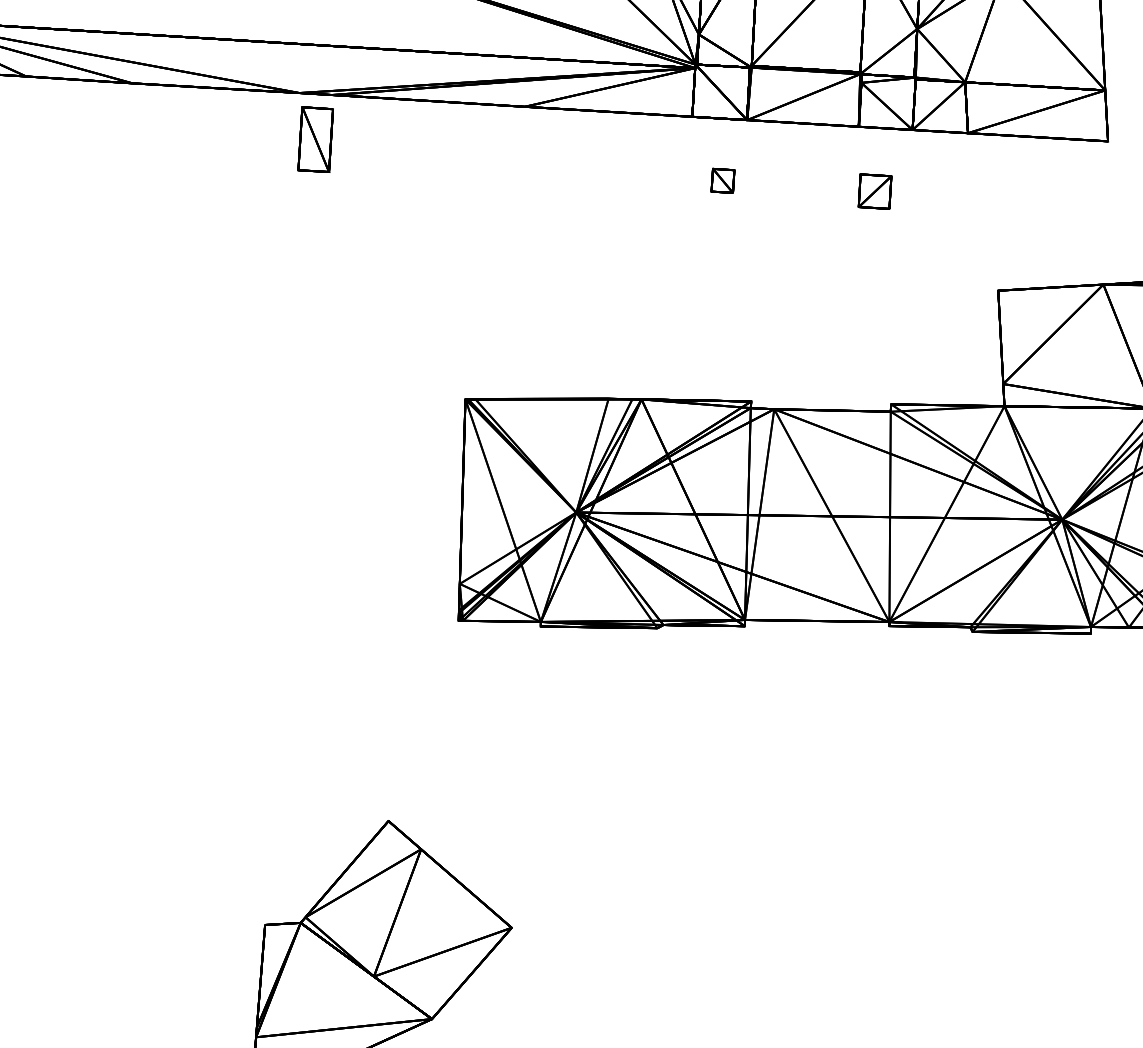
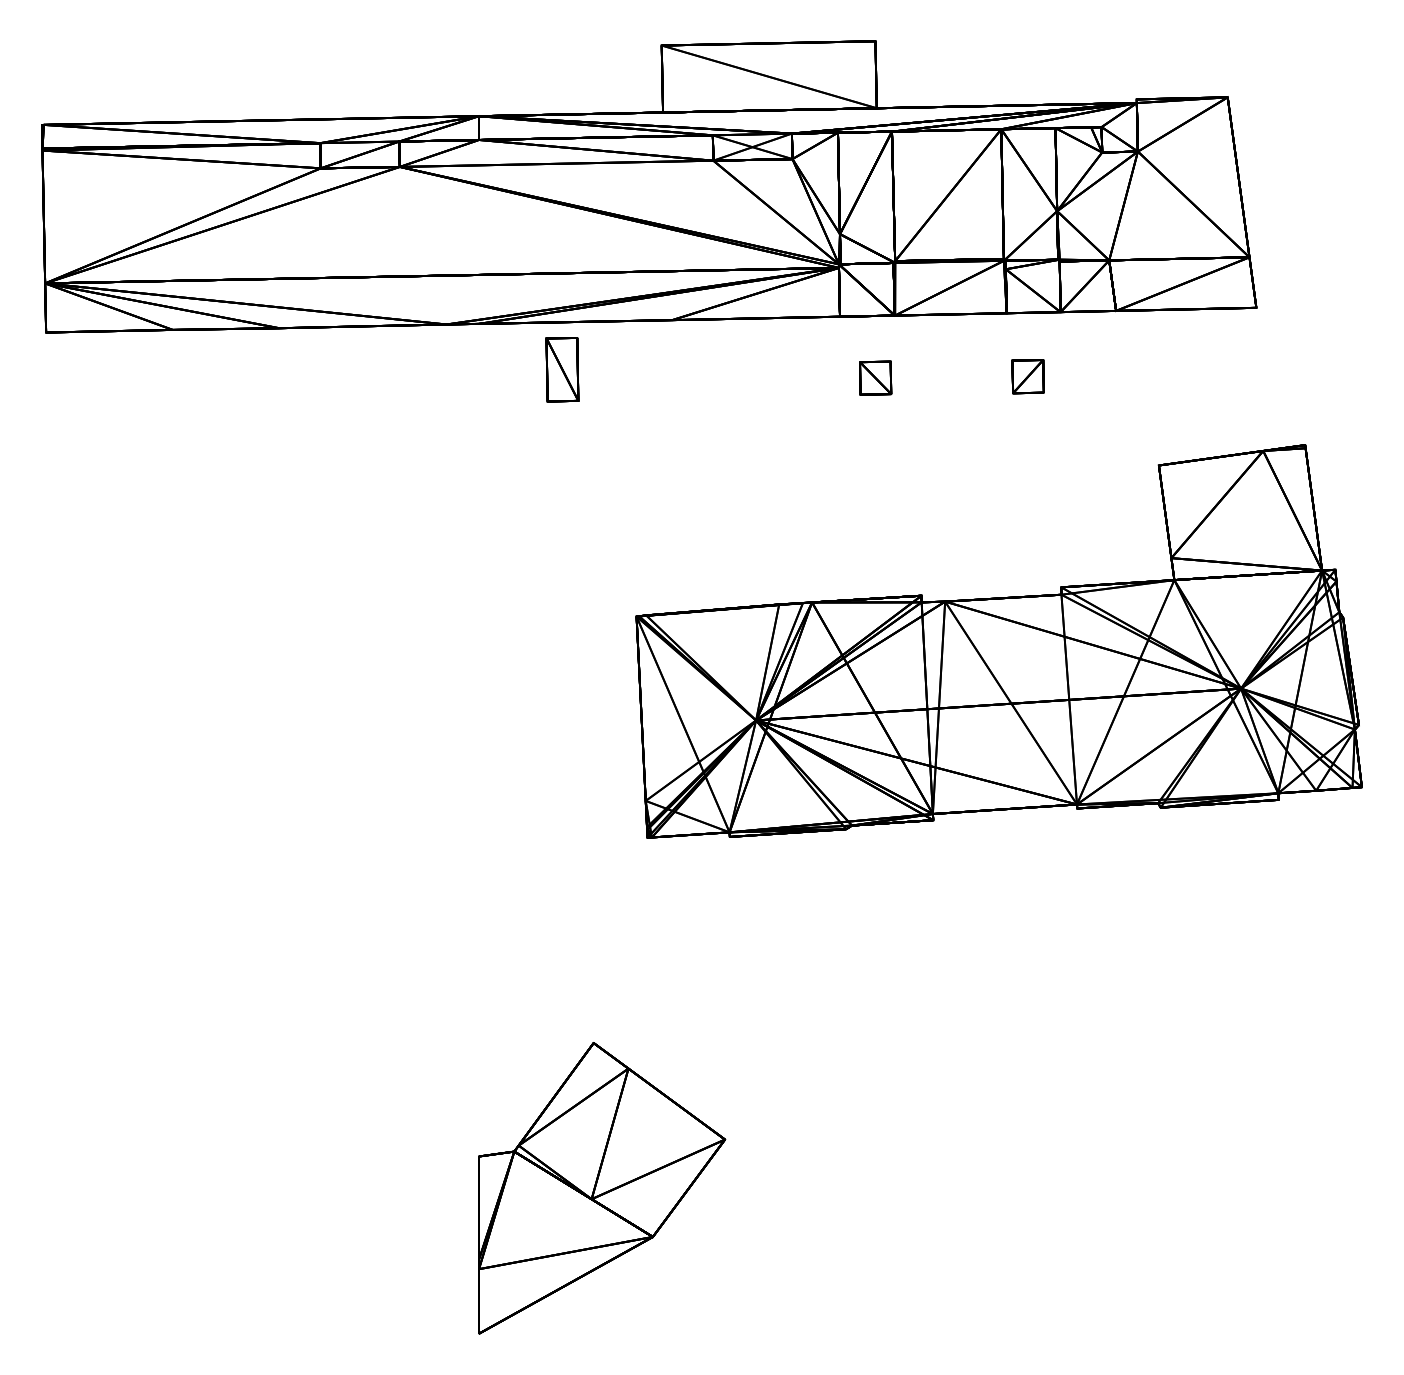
part: (315, 139) -> (562, 369), moved
part: (722, 180) -> (875, 377), size x1.43

